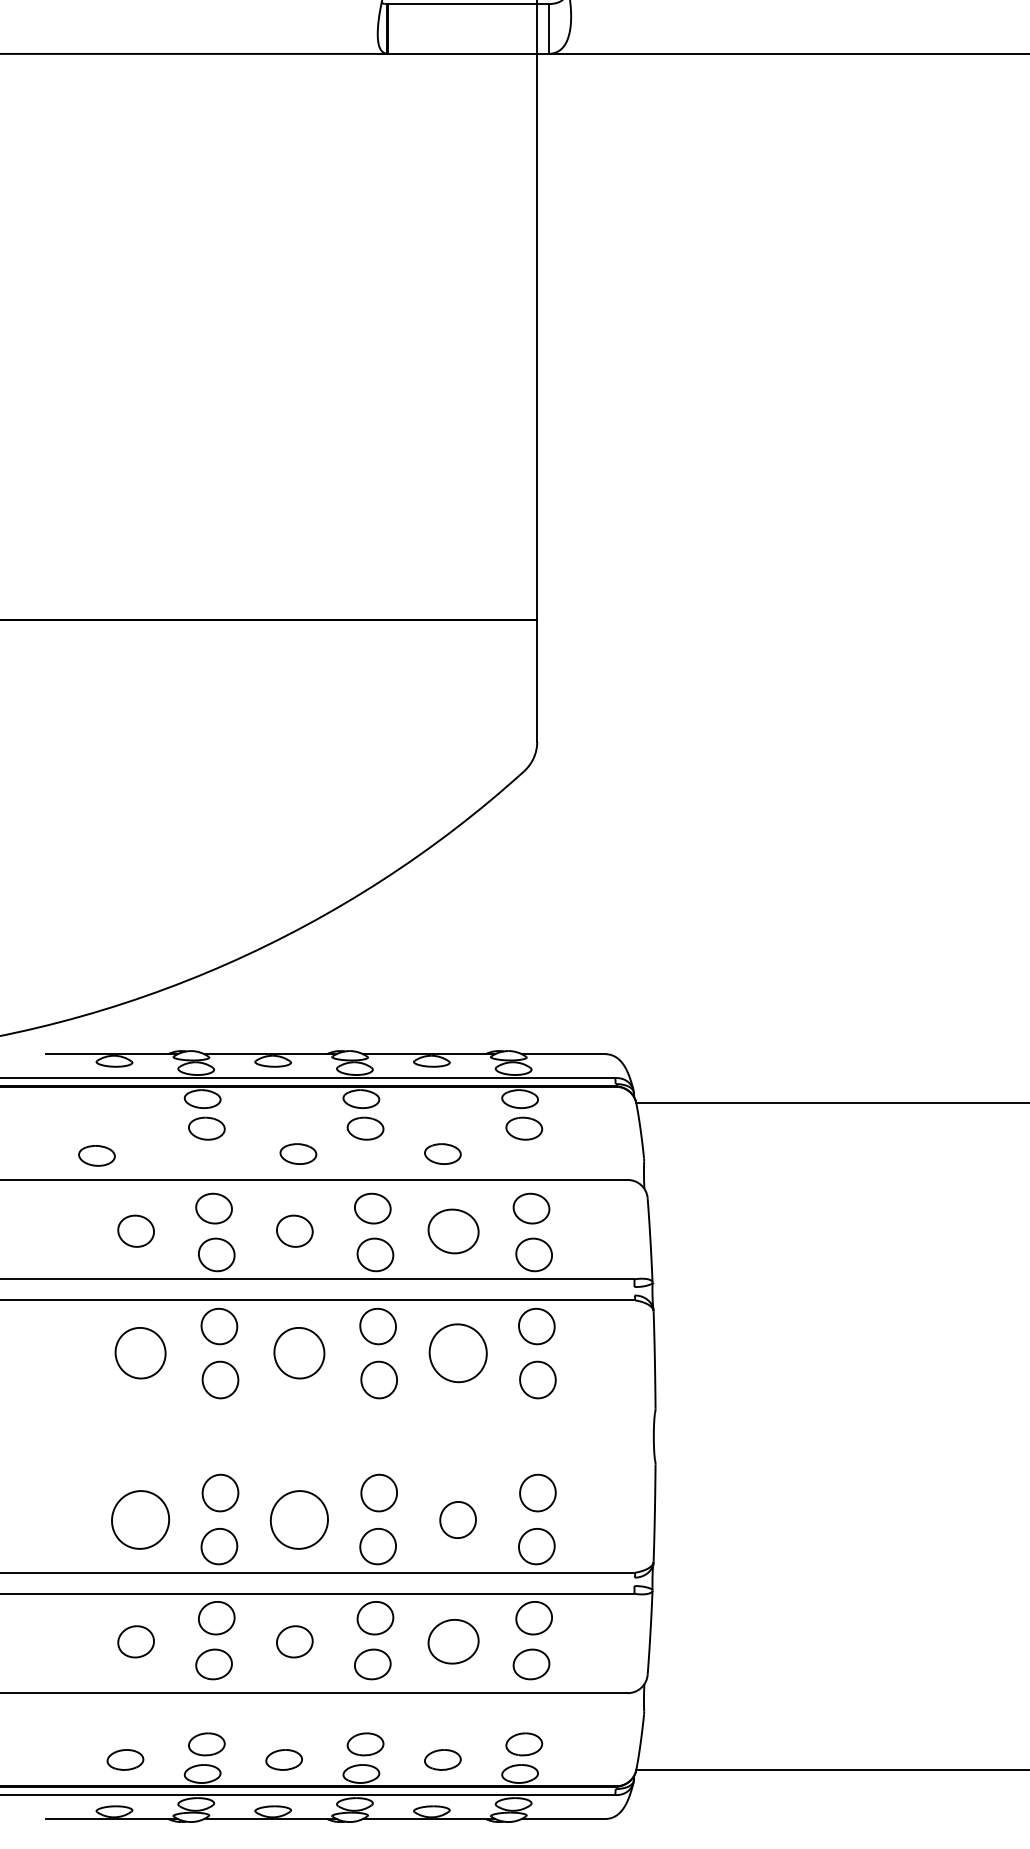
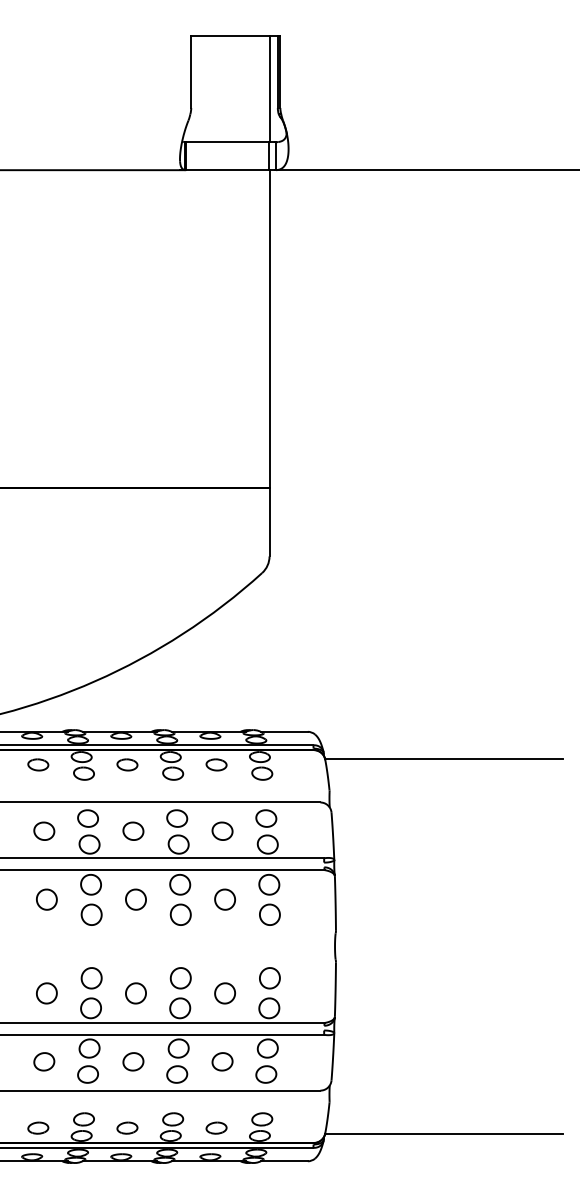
part: (298, 1153) -> (127, 764), moved
part: (442, 1153) -> (216, 764), moved
part: (97, 1155) -> (38, 764), moved
part: (453, 1229) -> (222, 830), size x0.71
part: (140, 1352) -> (46, 899), size x0.71
part: (298, 1352) -> (135, 899), size x0.71
part: (457, 1352) -> (224, 899), size x0.62
part: (140, 1520) -> (46, 993), size x0.62
part: (298, 1520) -> (135, 993), size x0.62
part: (453, 1641) -> (222, 1061), size x0.71

